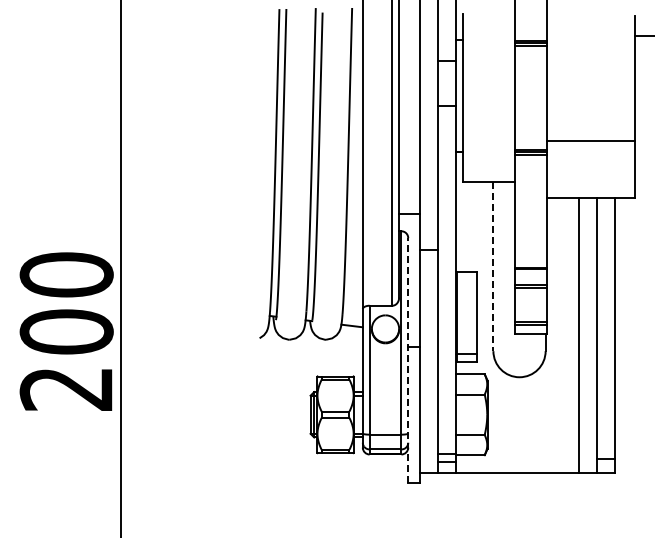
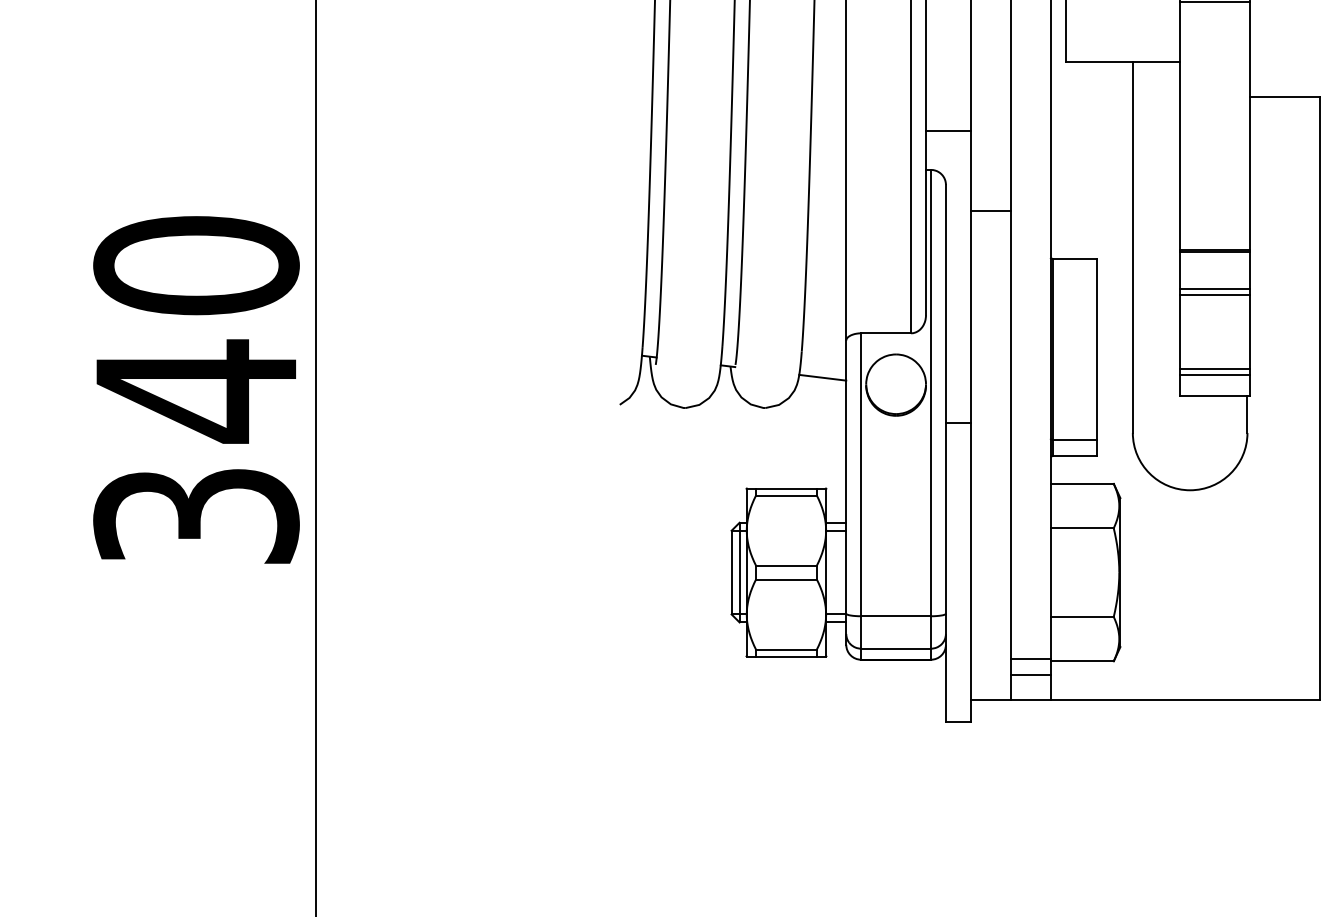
line: (493, 266) -> (1133, 247), dashed -> solid
text: (66, 359) -> (195, 451), 200 -> 340
line: (408, 360) -> (946, 453), dashed -> solid

